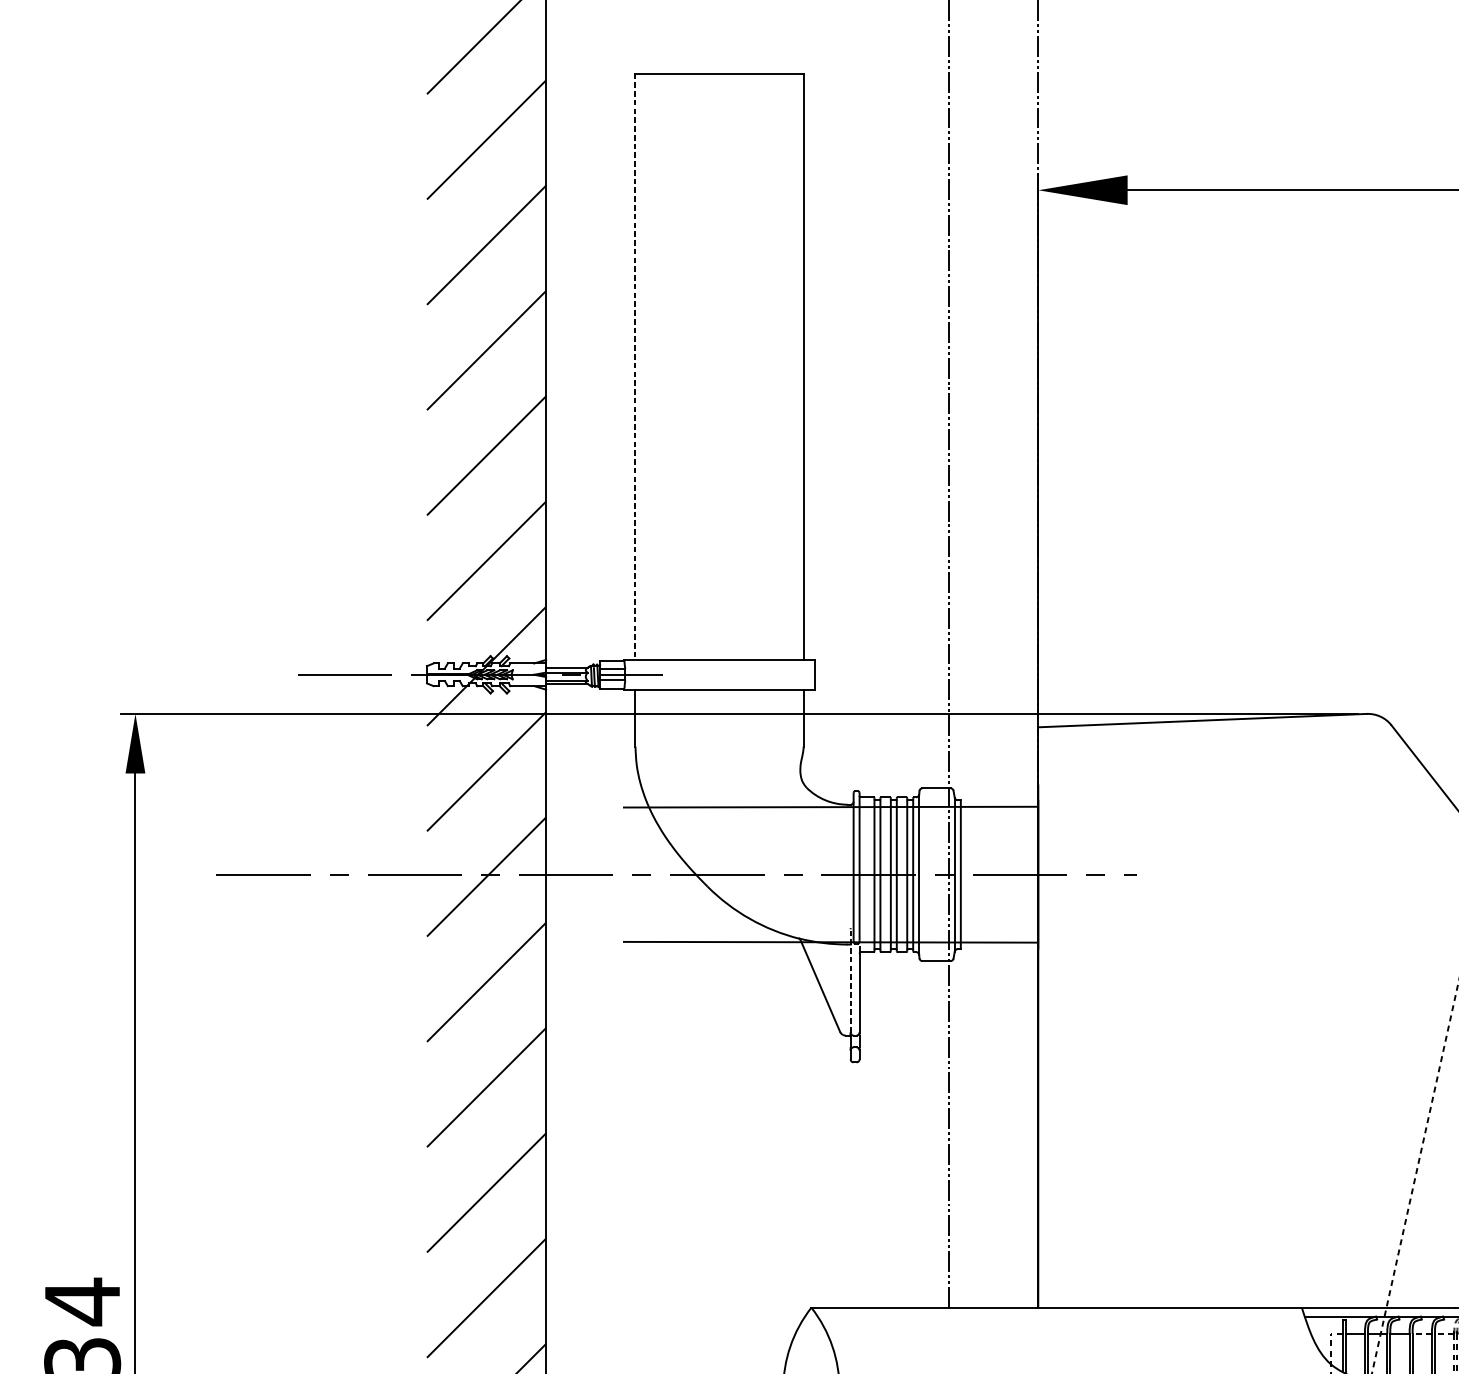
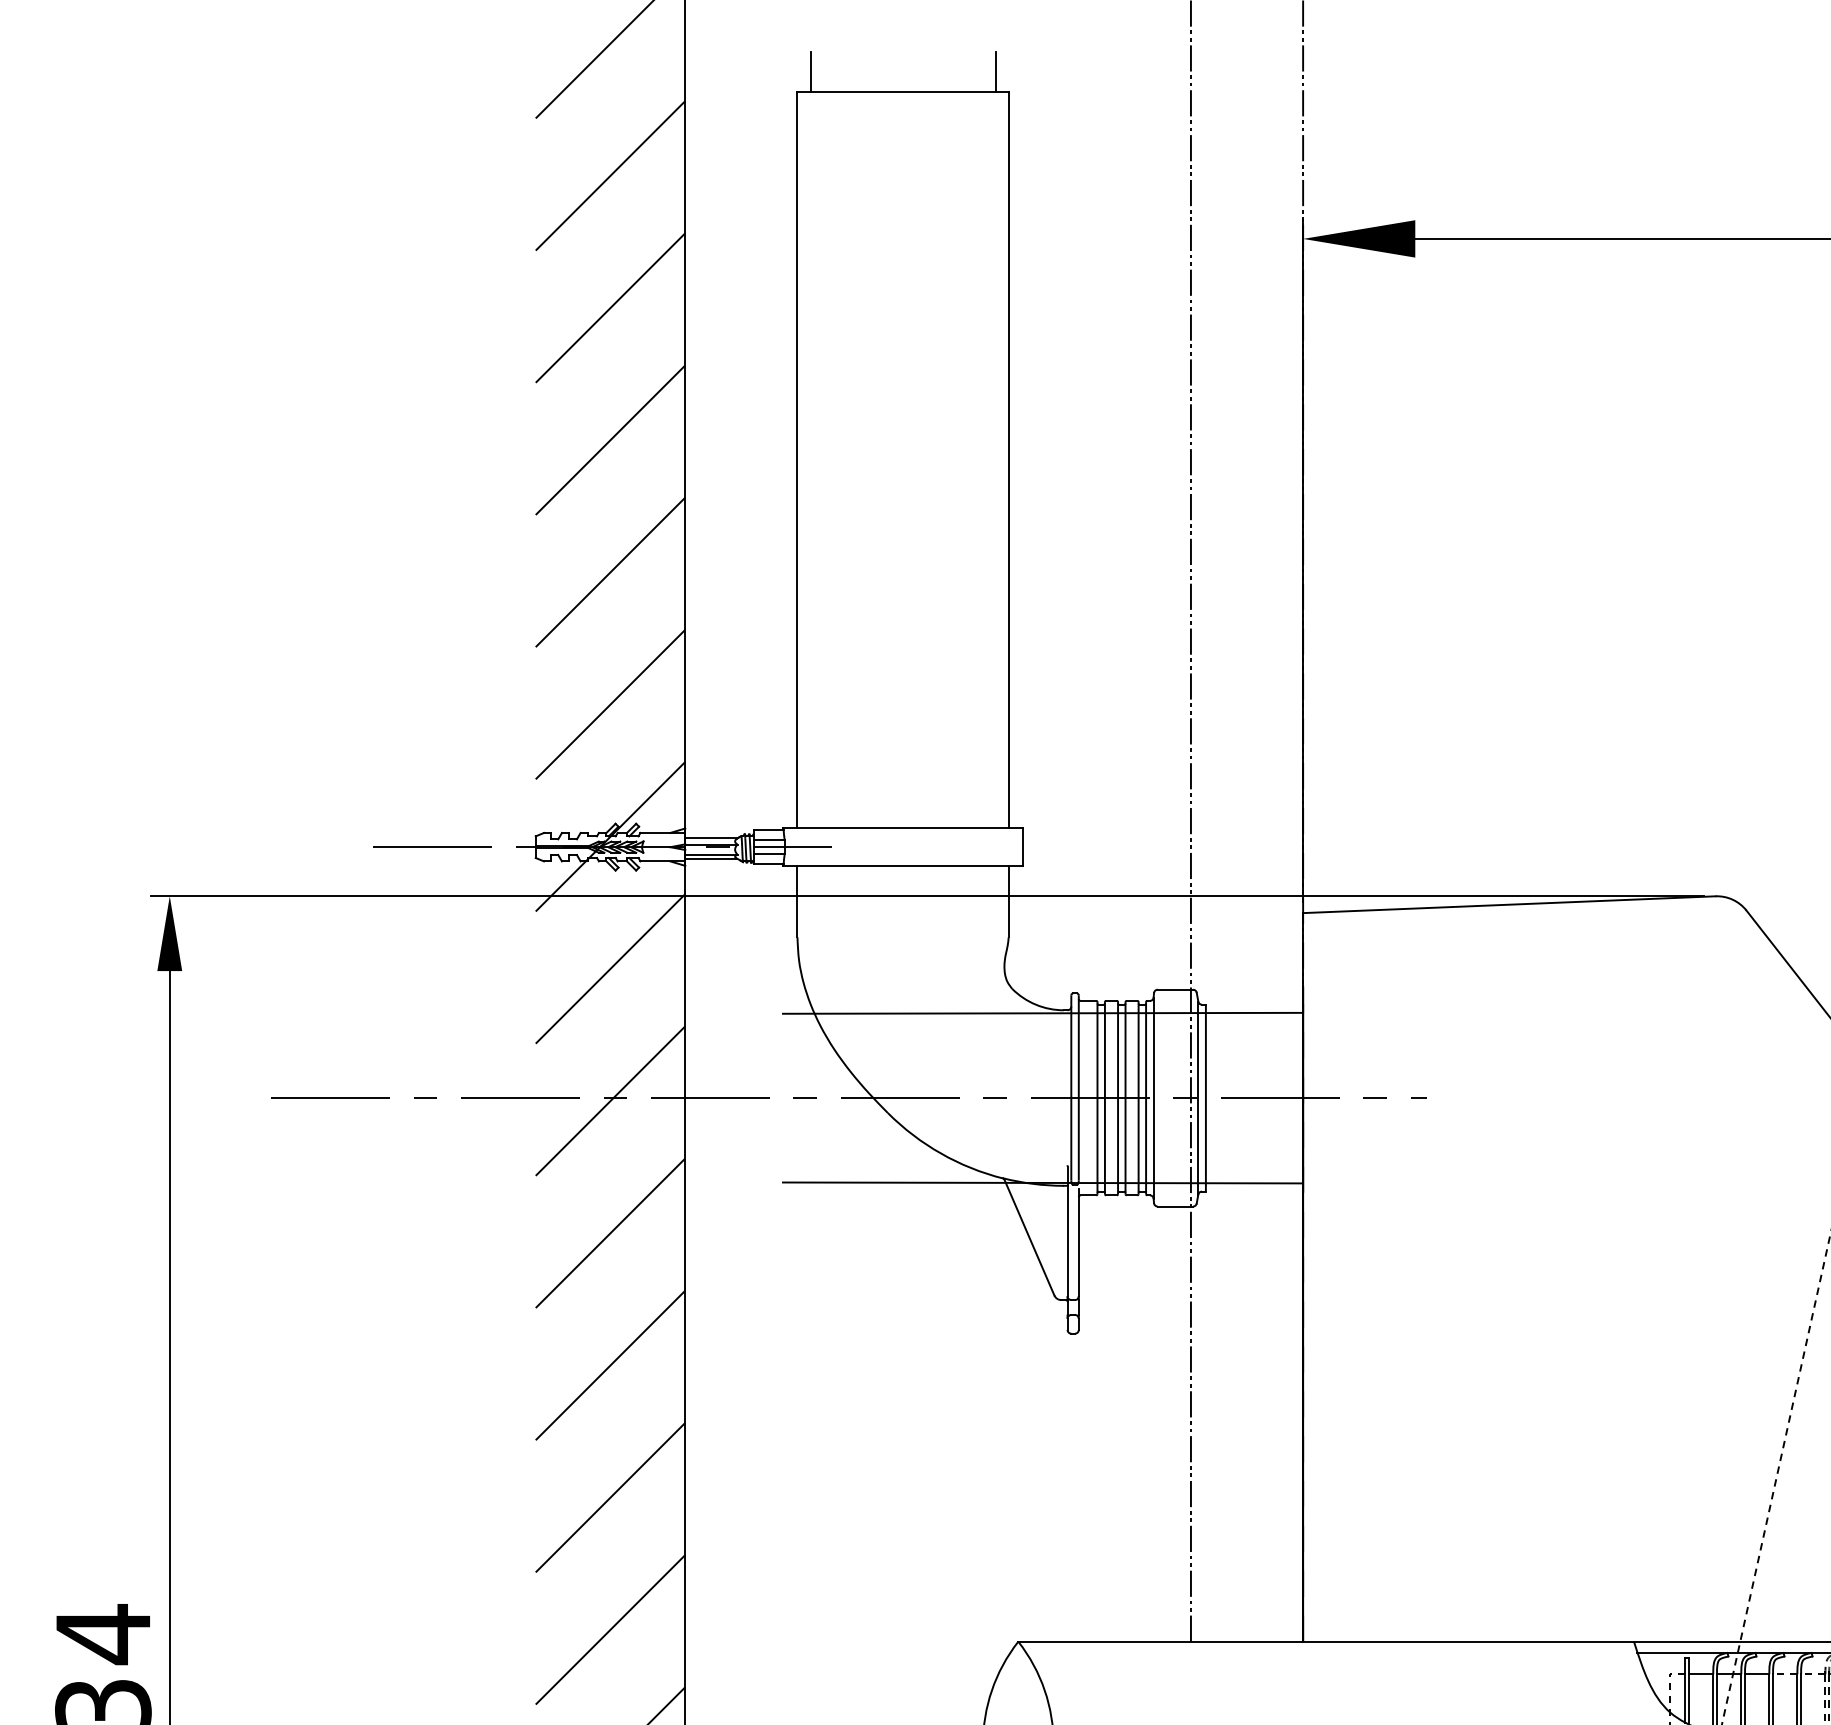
line: (645, 56) -> (810, 71), added
line: (793, 56) -> (995, 71), added
line: (635, 366) -> (797, 460), dashed -> solid
line: (850, 980) -> (1067, 1231), dashed -> solid

